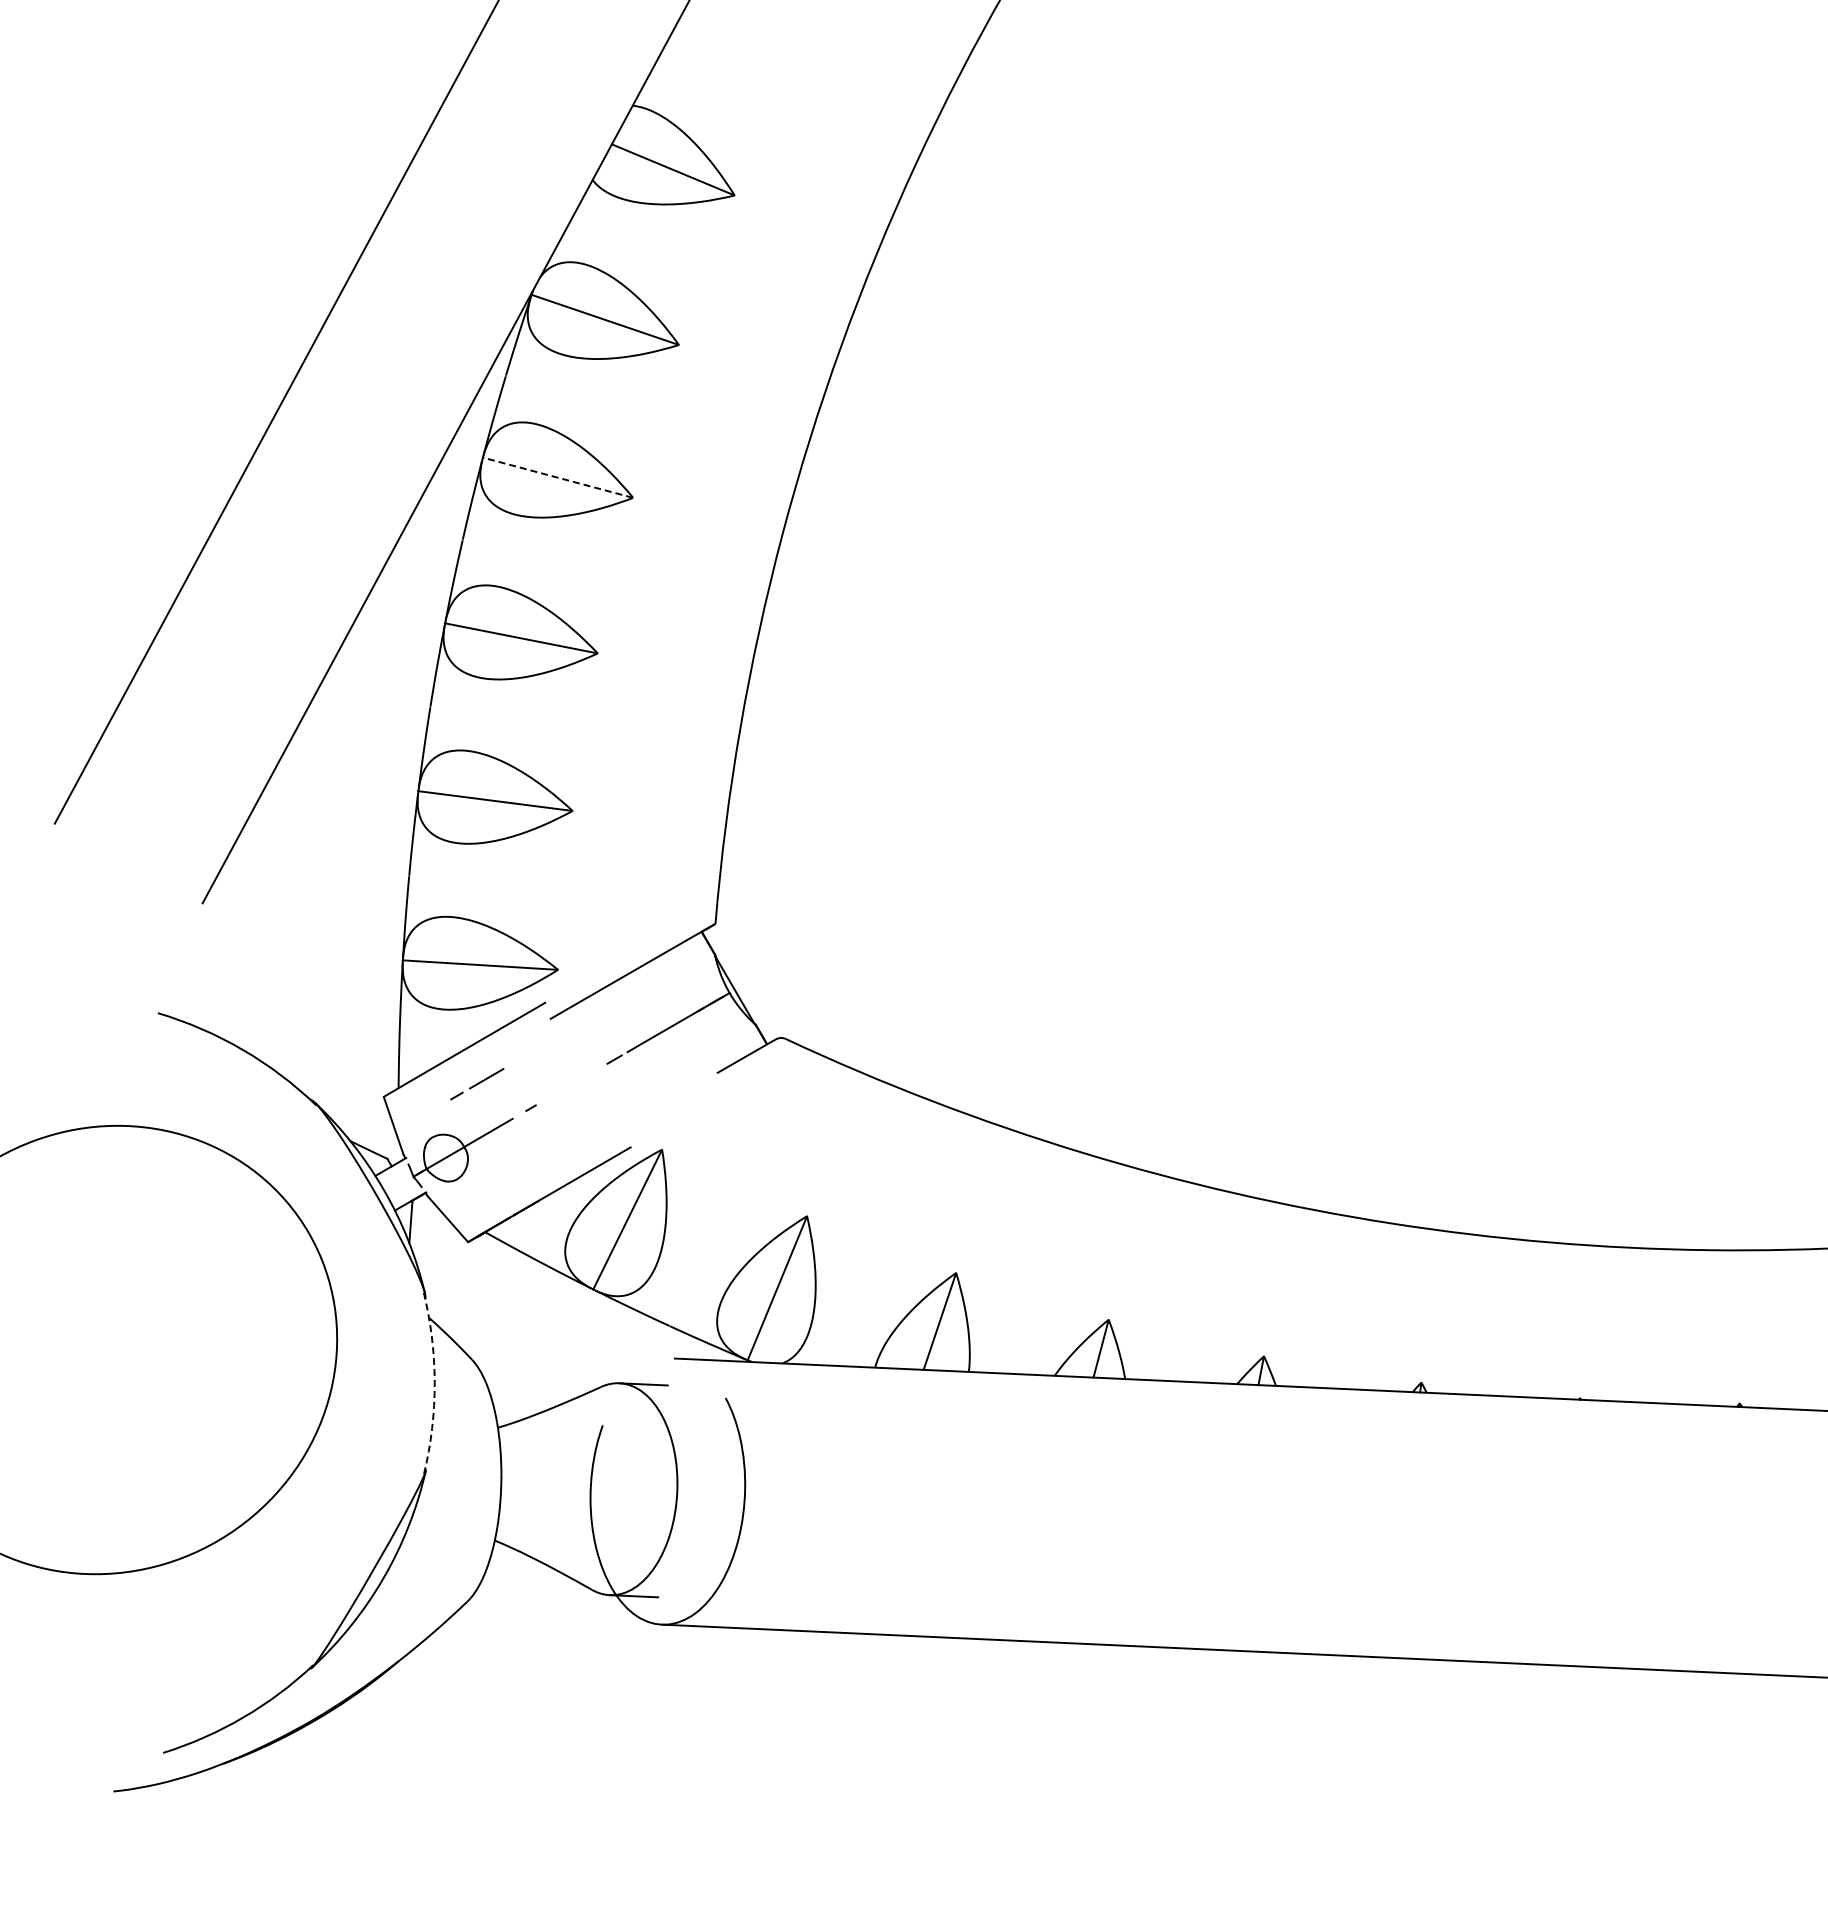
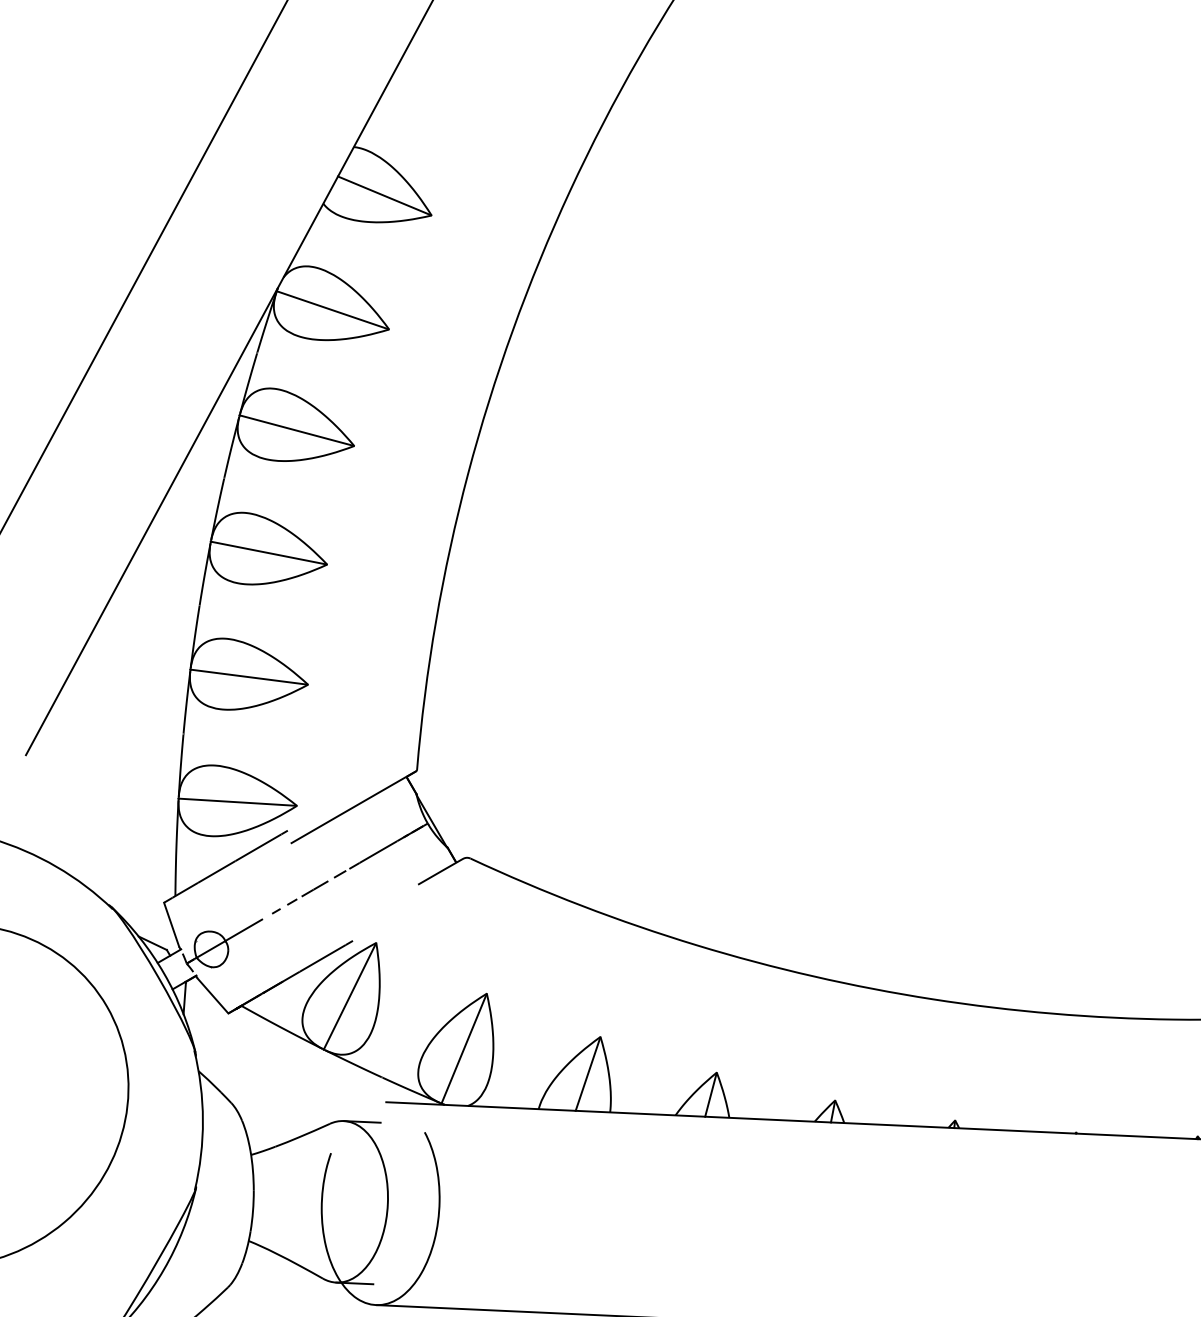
line: (557, 477) -> (296, 430), dashed -> solid
line: (477, 1084) -> (307, 893), moved
arc: (434, 1382) -> (202, 1120), dashed -> solid

